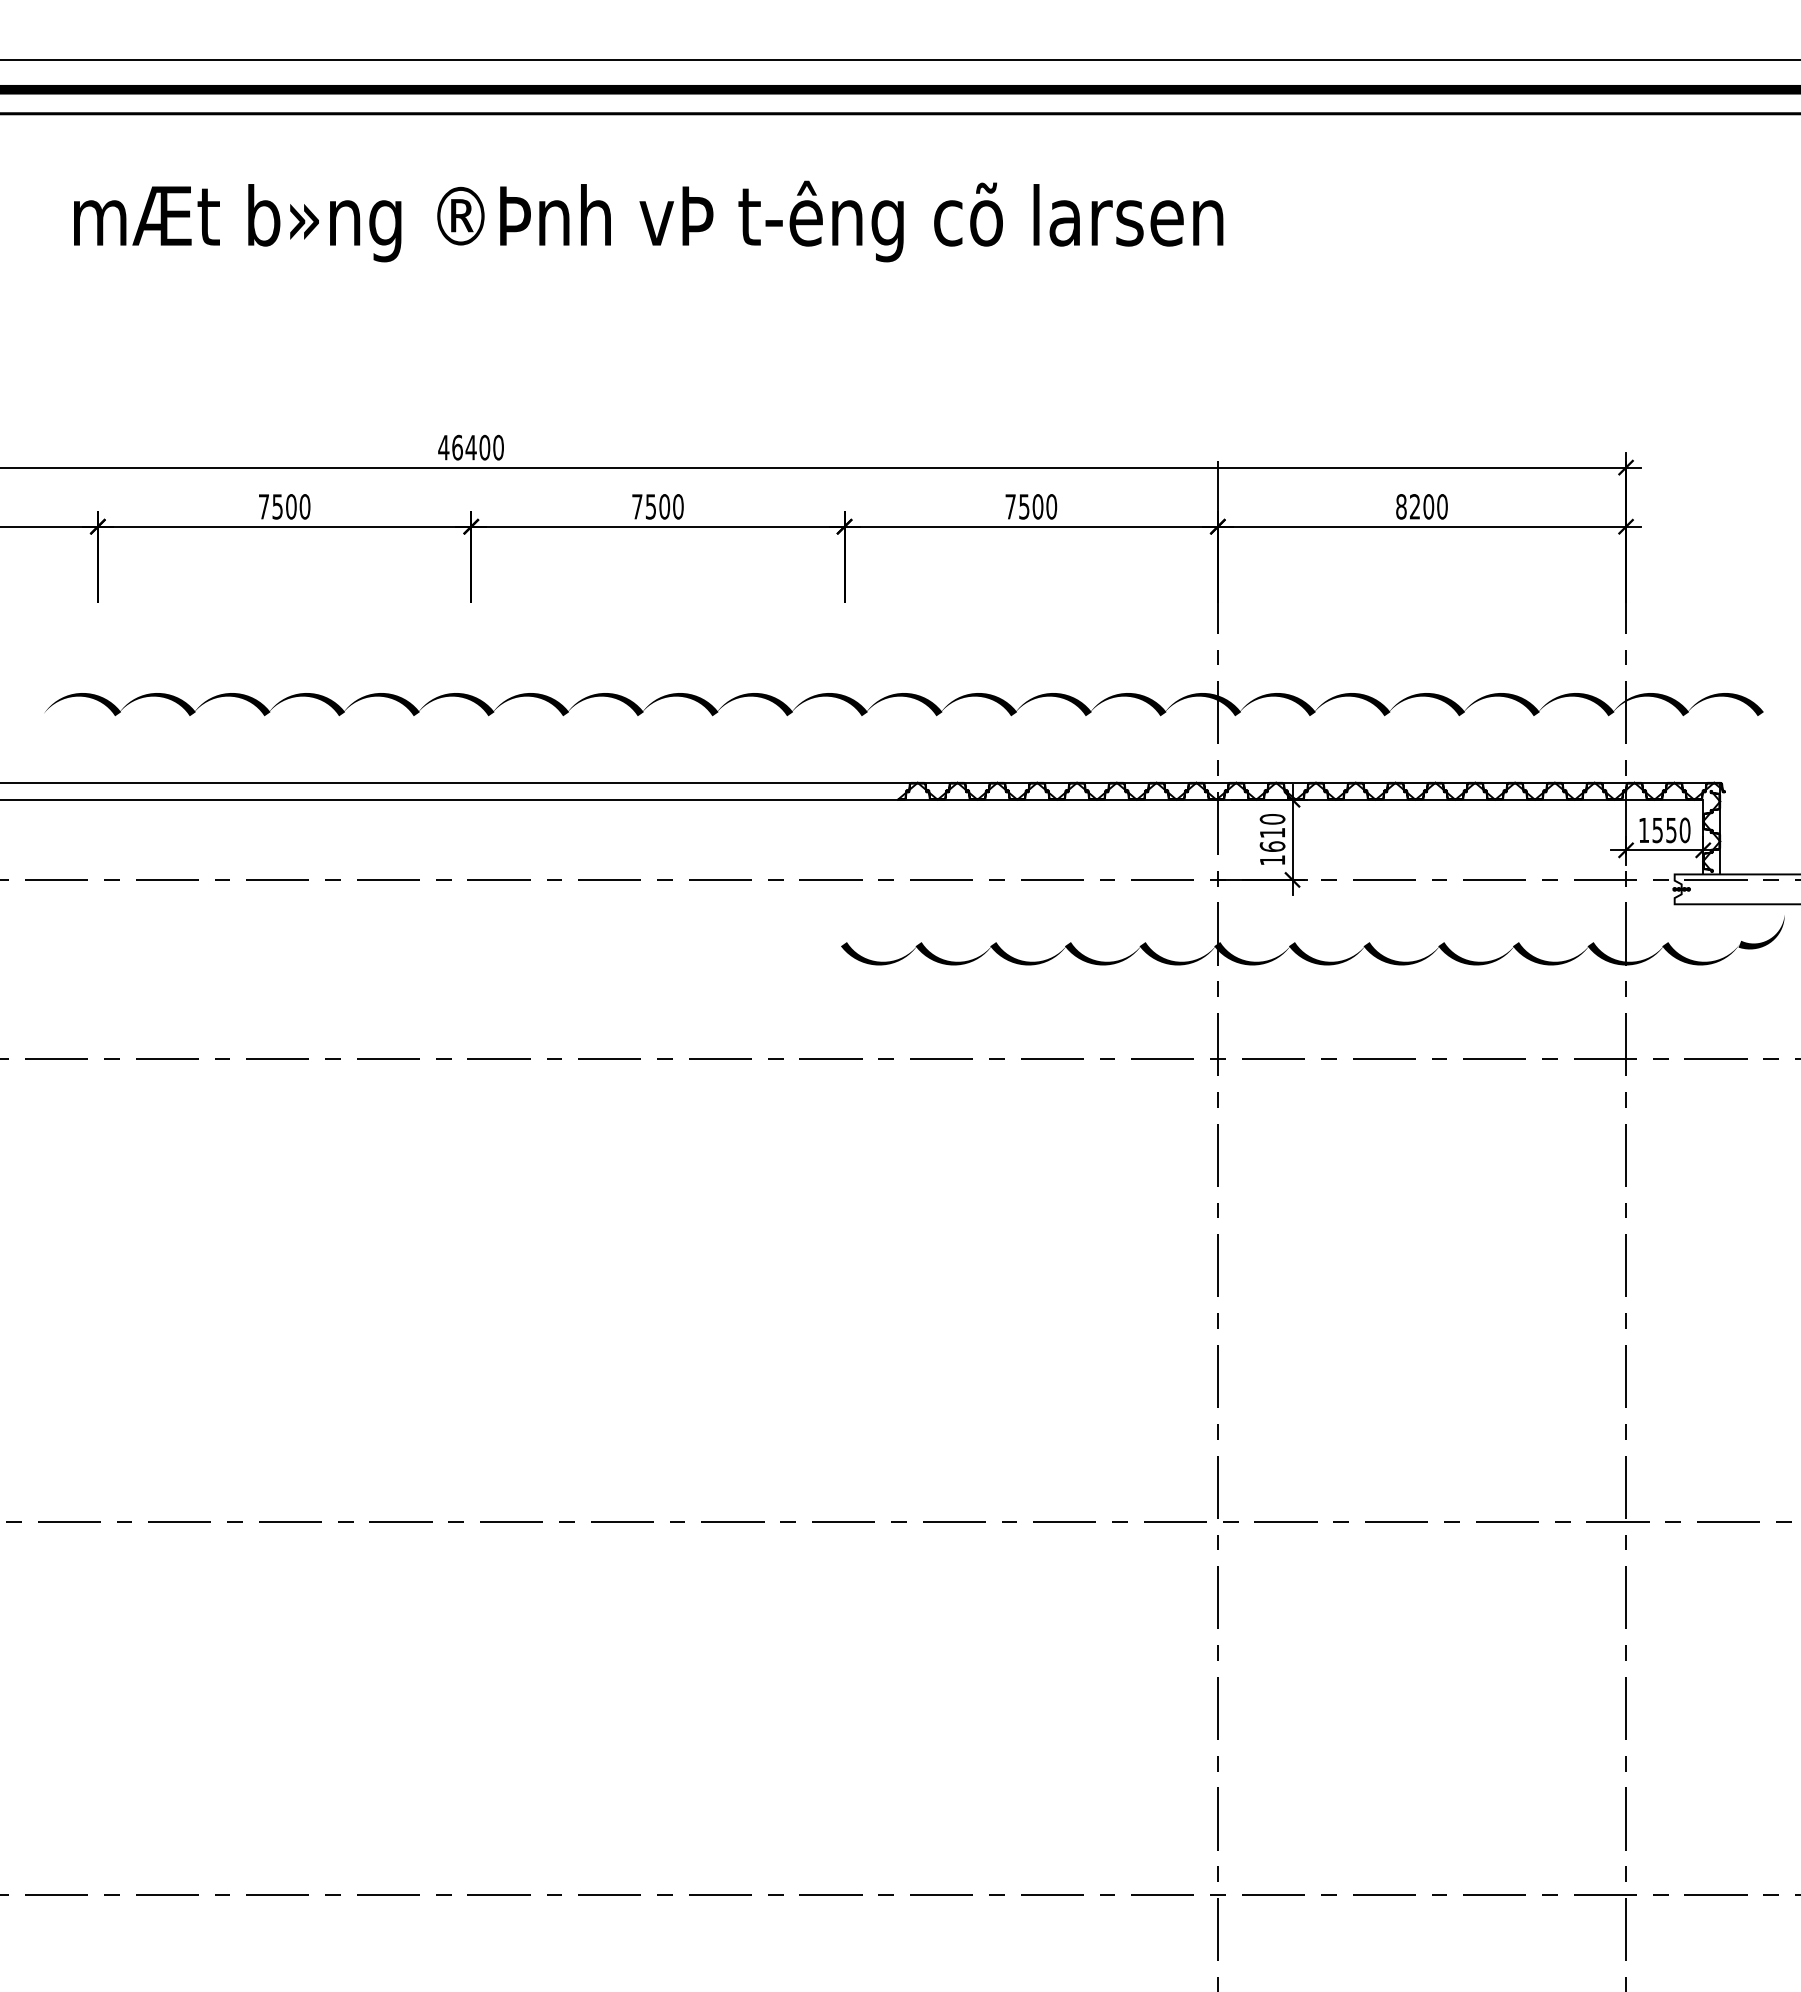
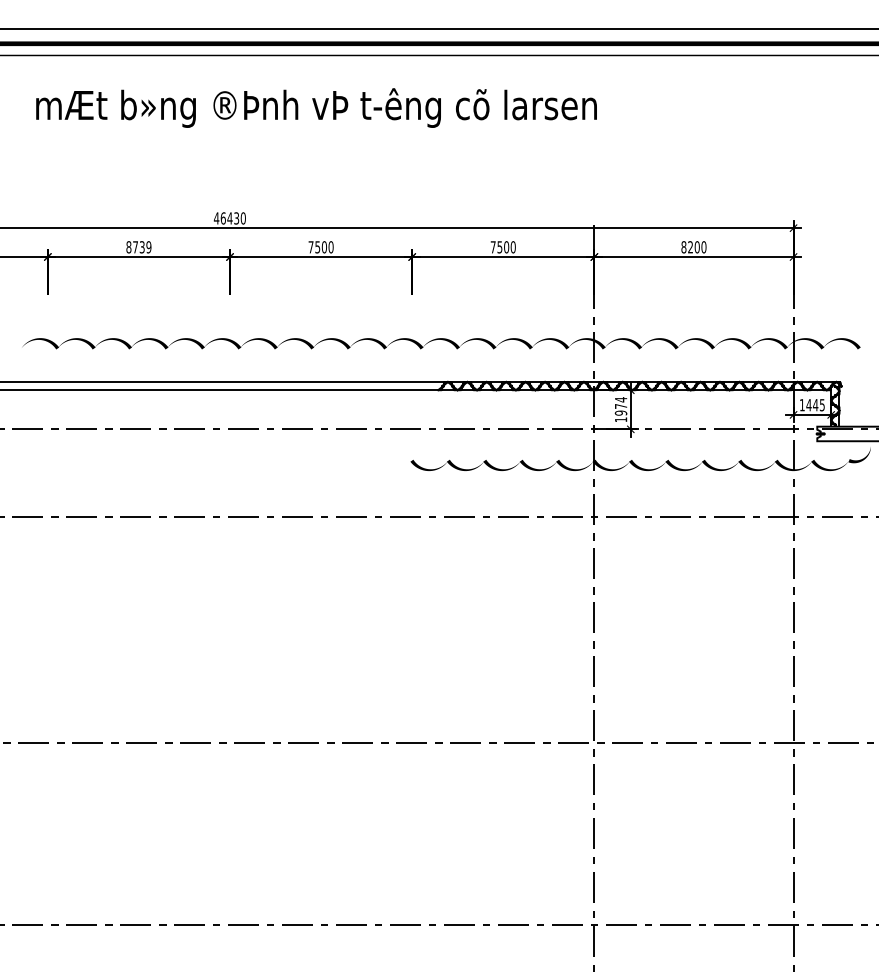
text: (484, 447) -> (236, 218), 46400 -> 46430
text: (283, 507) -> (138, 247), 7500 -> 8739
text: (1671, 831) -> (815, 405), 1550 -> 1445
text: (1271, 833) -> (620, 406), 1610 -> 1974

